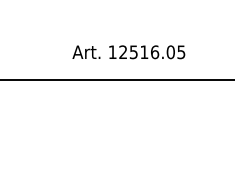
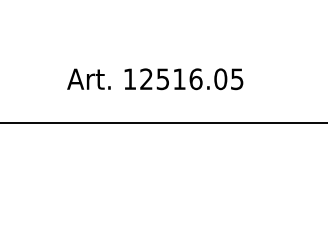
text: (128, 52) -> (154, 79), moved

